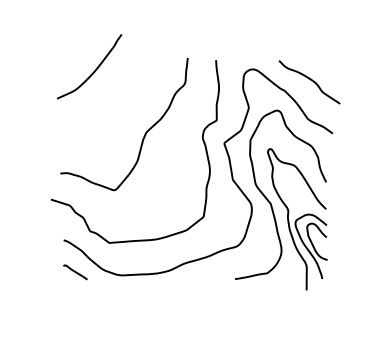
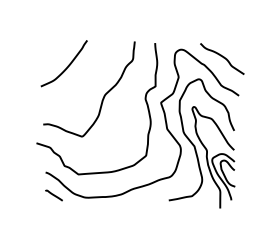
curve: (94, 70) -> (67, 66), moved

